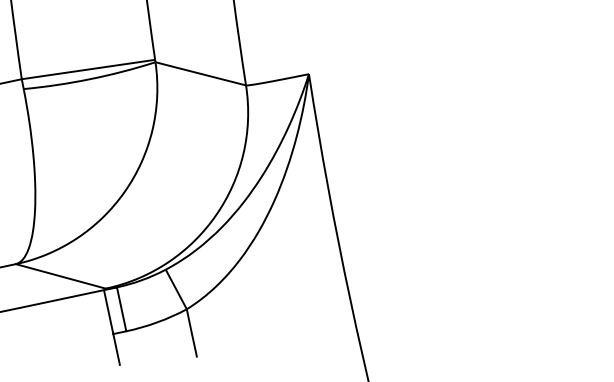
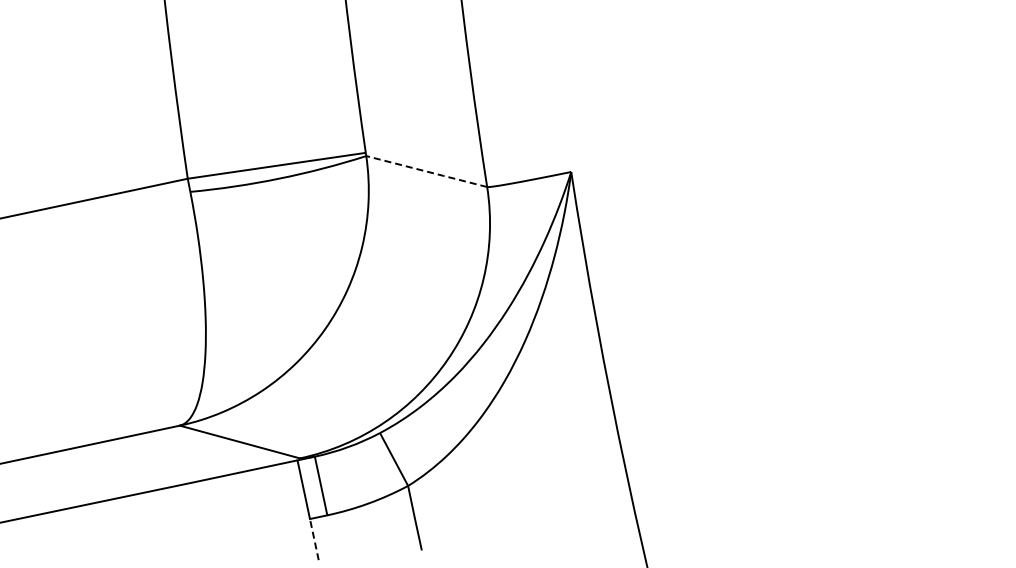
line: (201, 73) -> (427, 171), solid -> dashed
line: (116, 349) -> (314, 539), solid -> dashed

